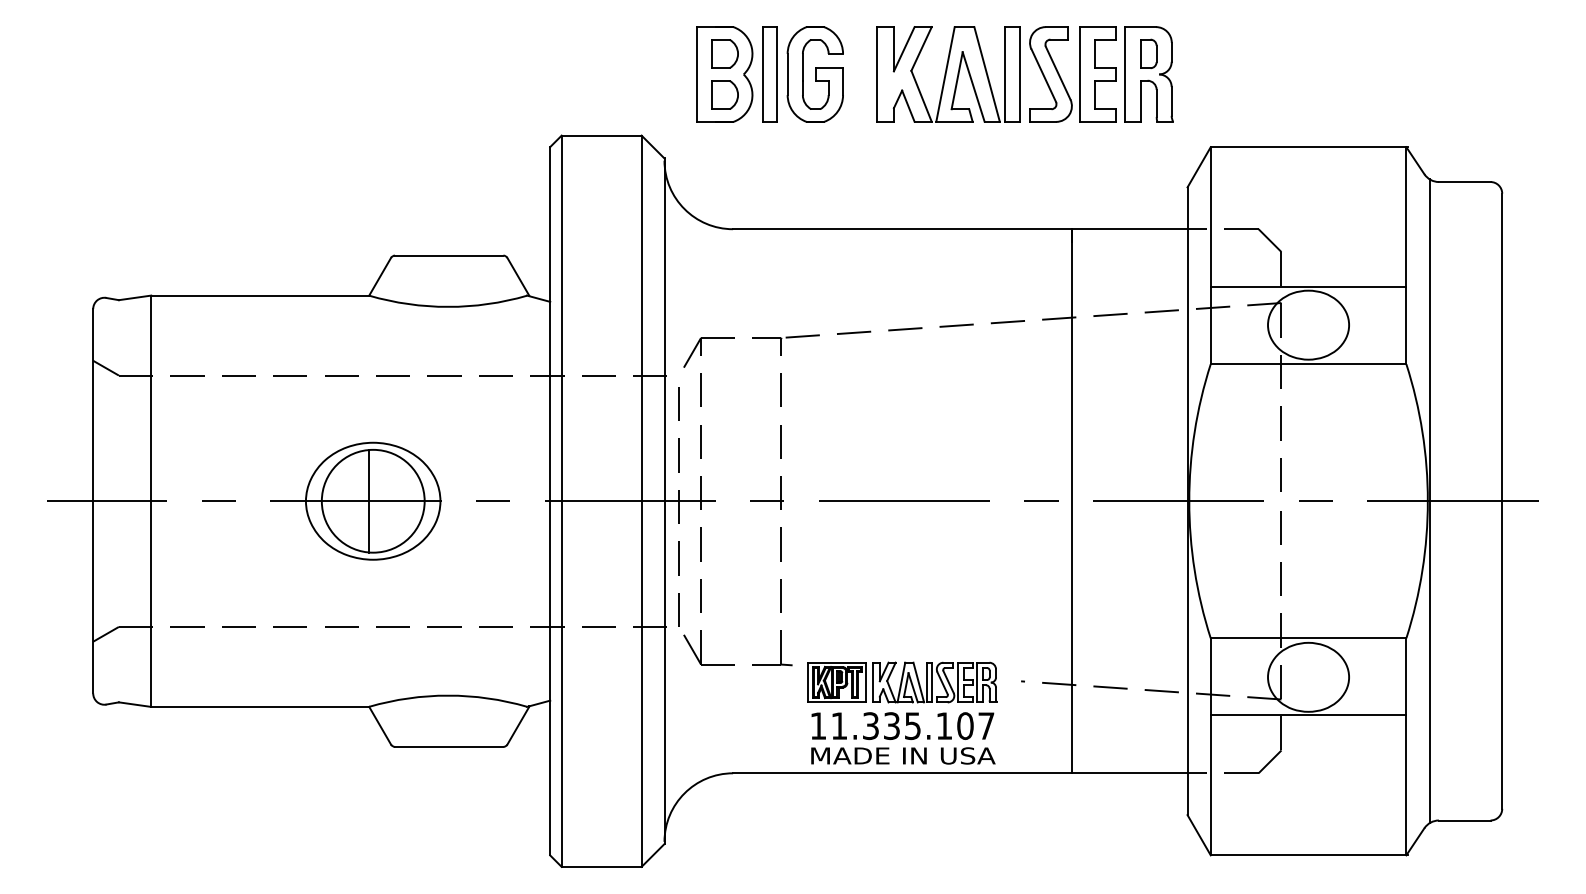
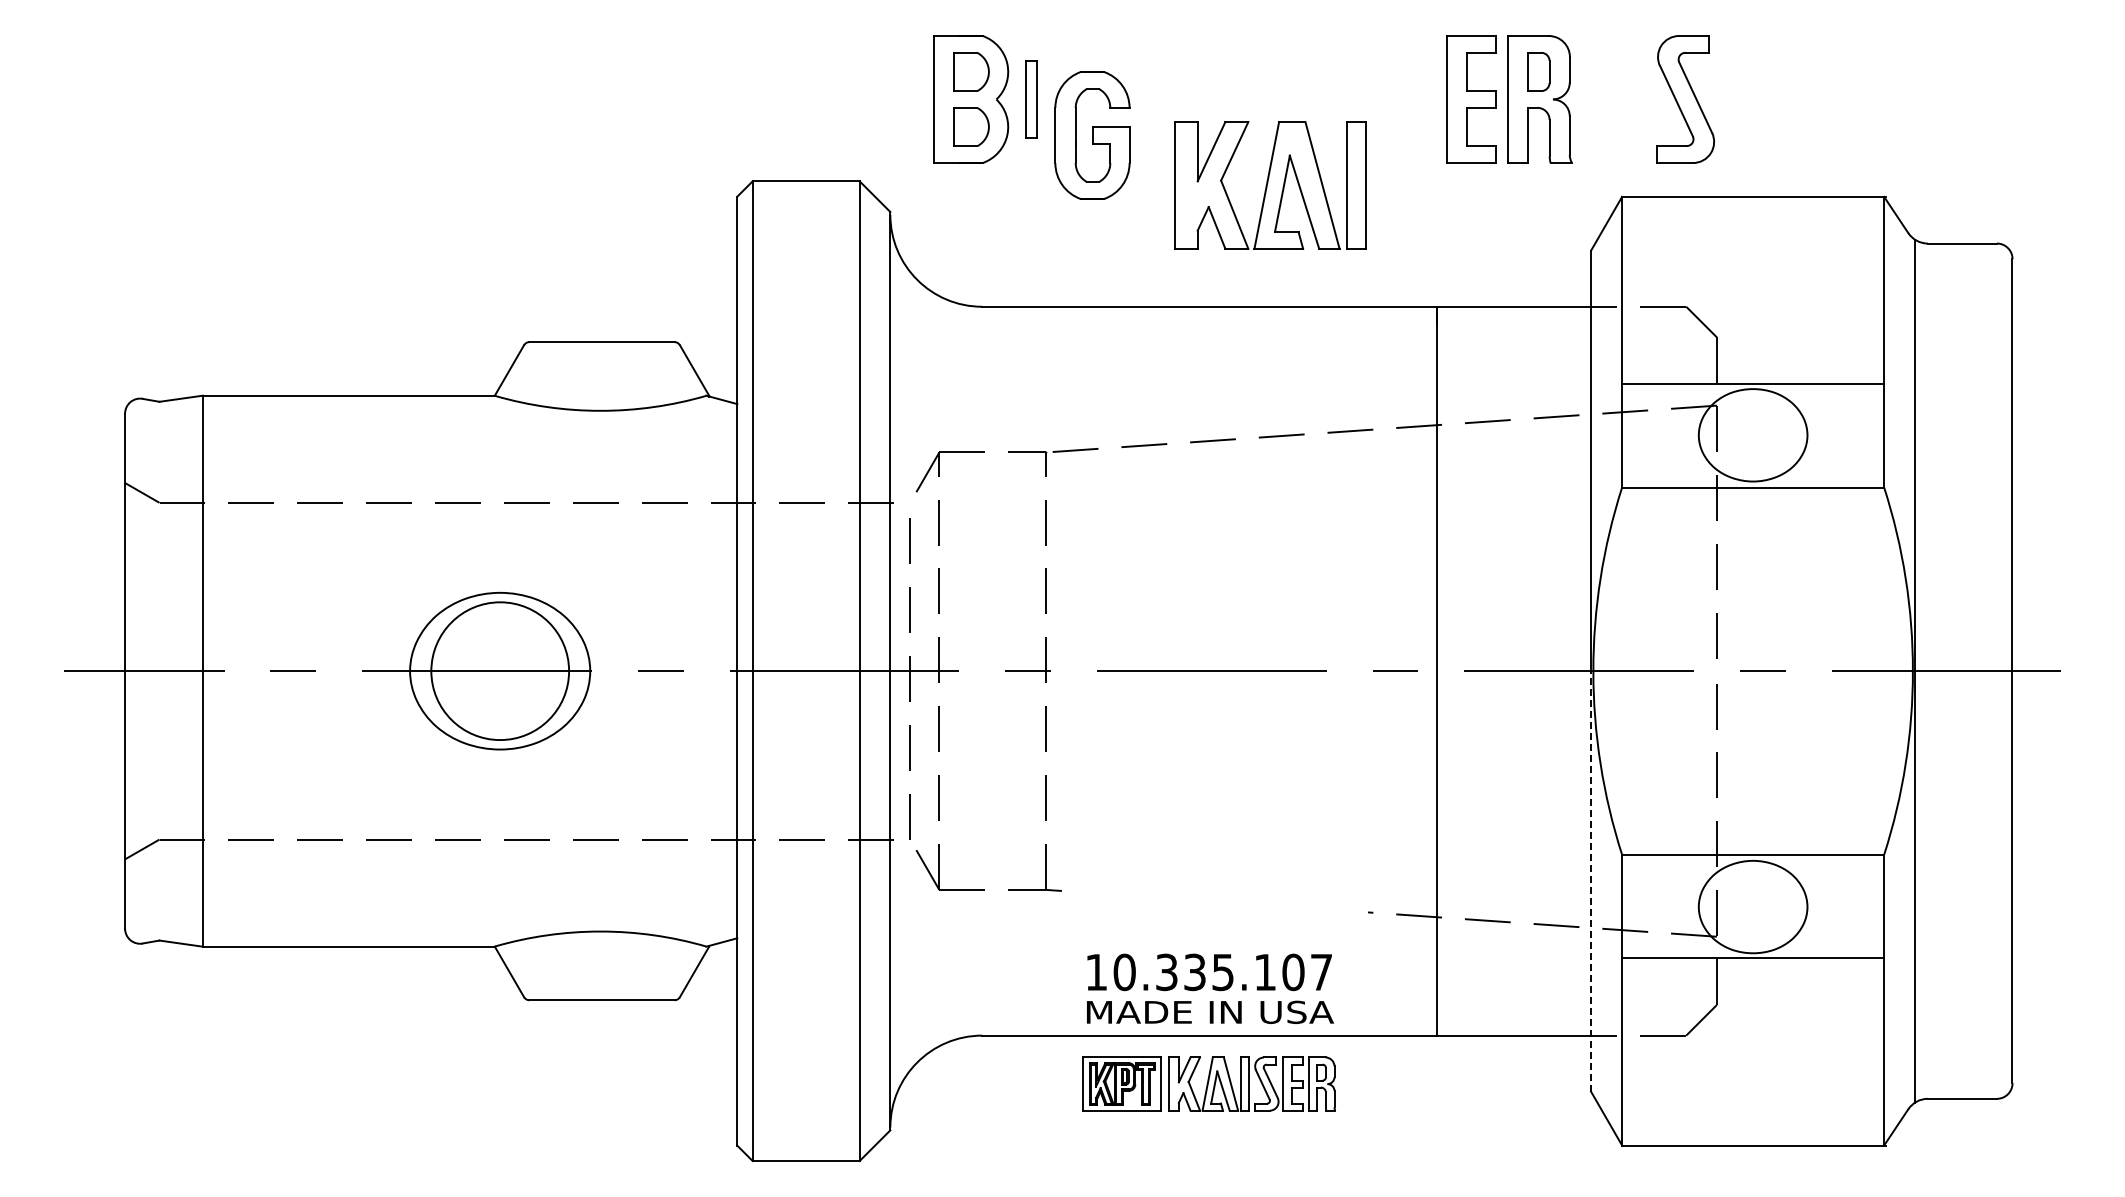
part: (769, 74) -> (1031, 99), size x0.6
part: (815, 74) -> (1092, 135), moved
part: (948, 74) -> (1270, 185), moved
part: (1050, 74) -> (1685, 99), moved
line: (368, 500) -> (494, 670), removed
line: (1187, 657) -> (1591, 880), solid -> dashed
part: (901, 682) -> (1208, 1083), moved
text: (839, 726) -> (1124, 972), 11.335.107 -> 10.335.107

